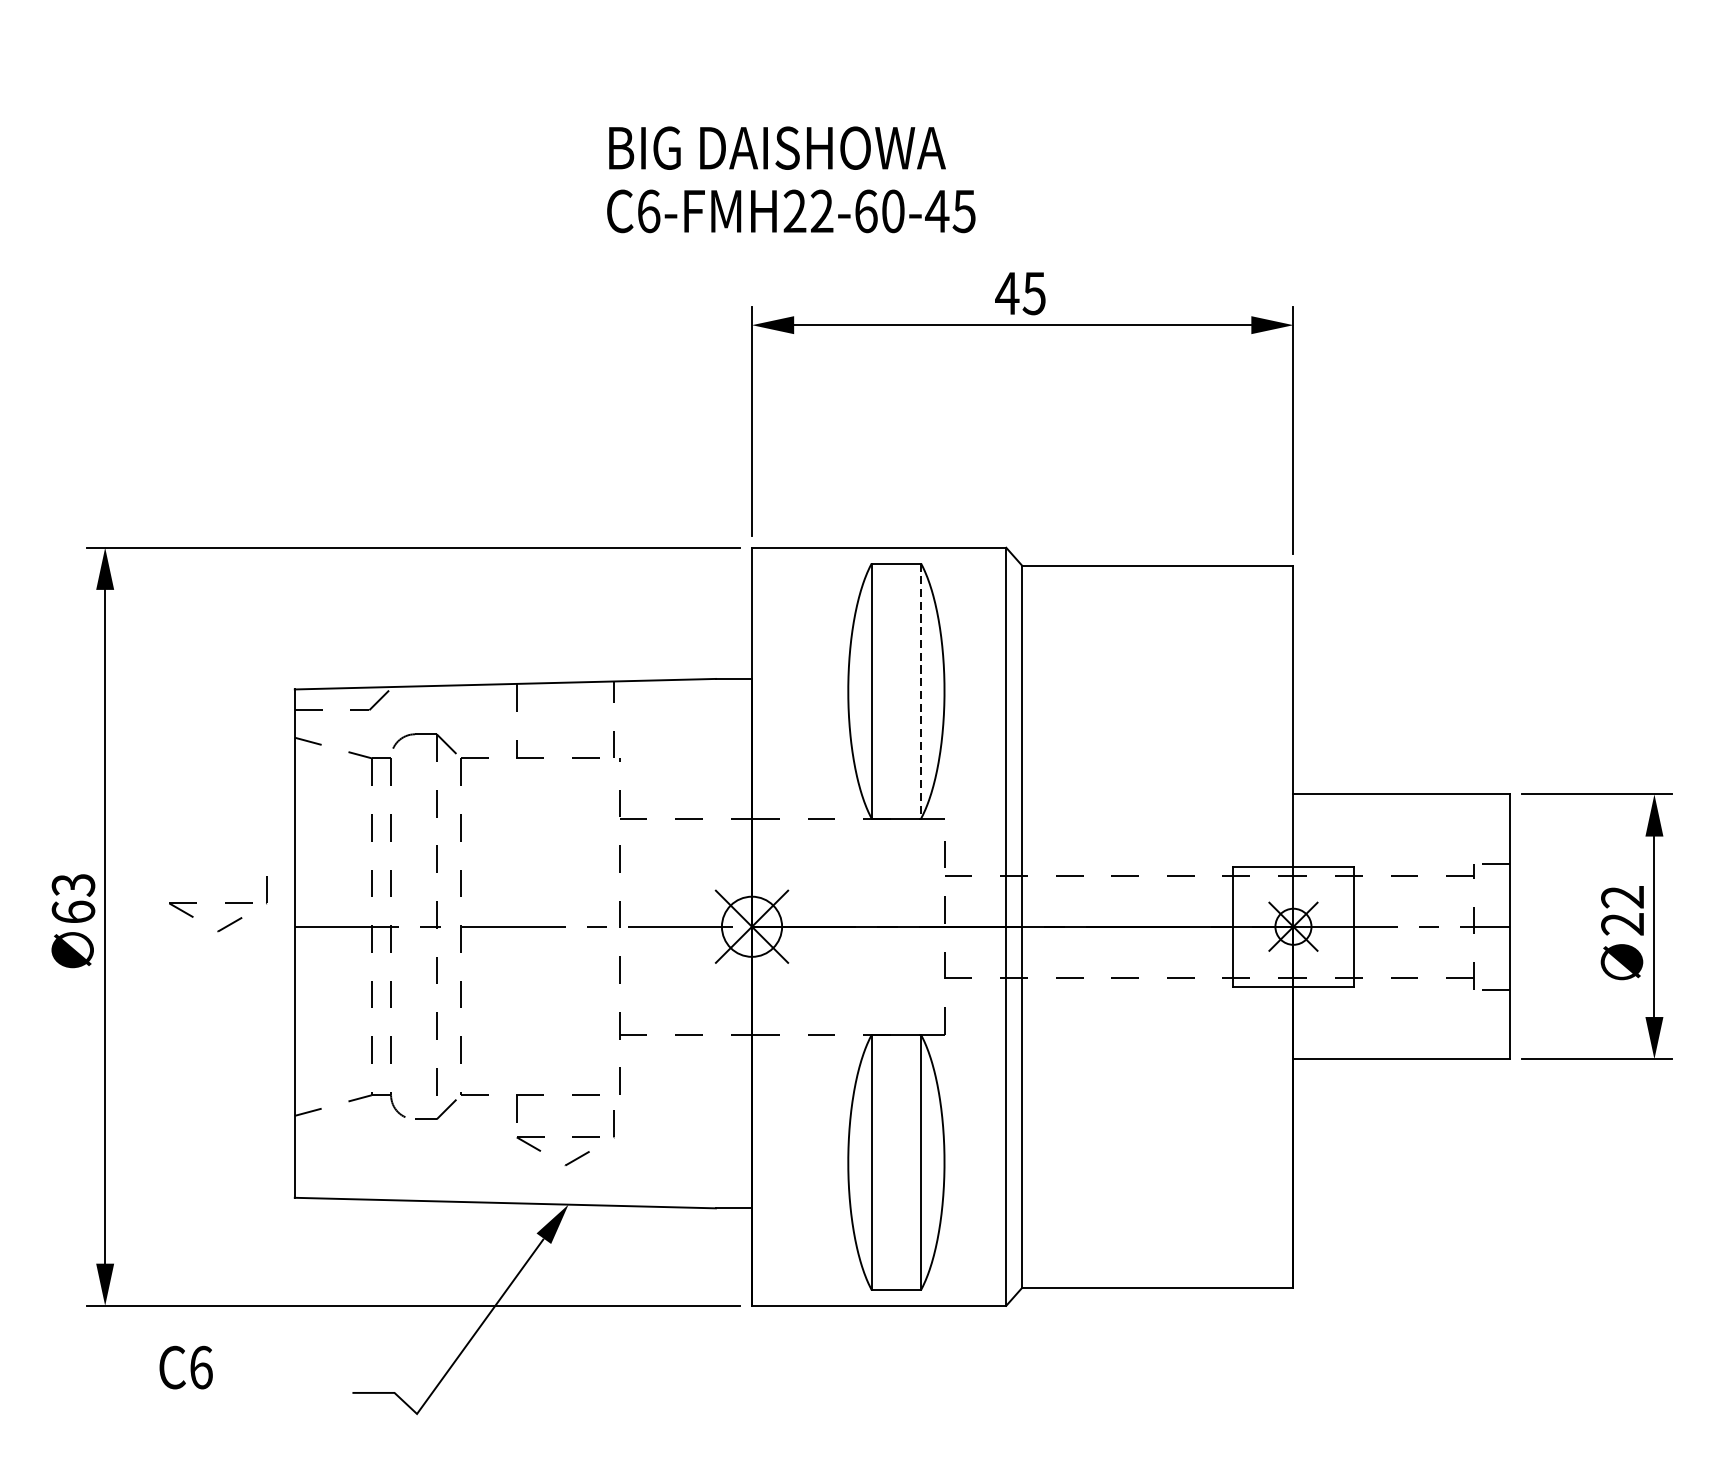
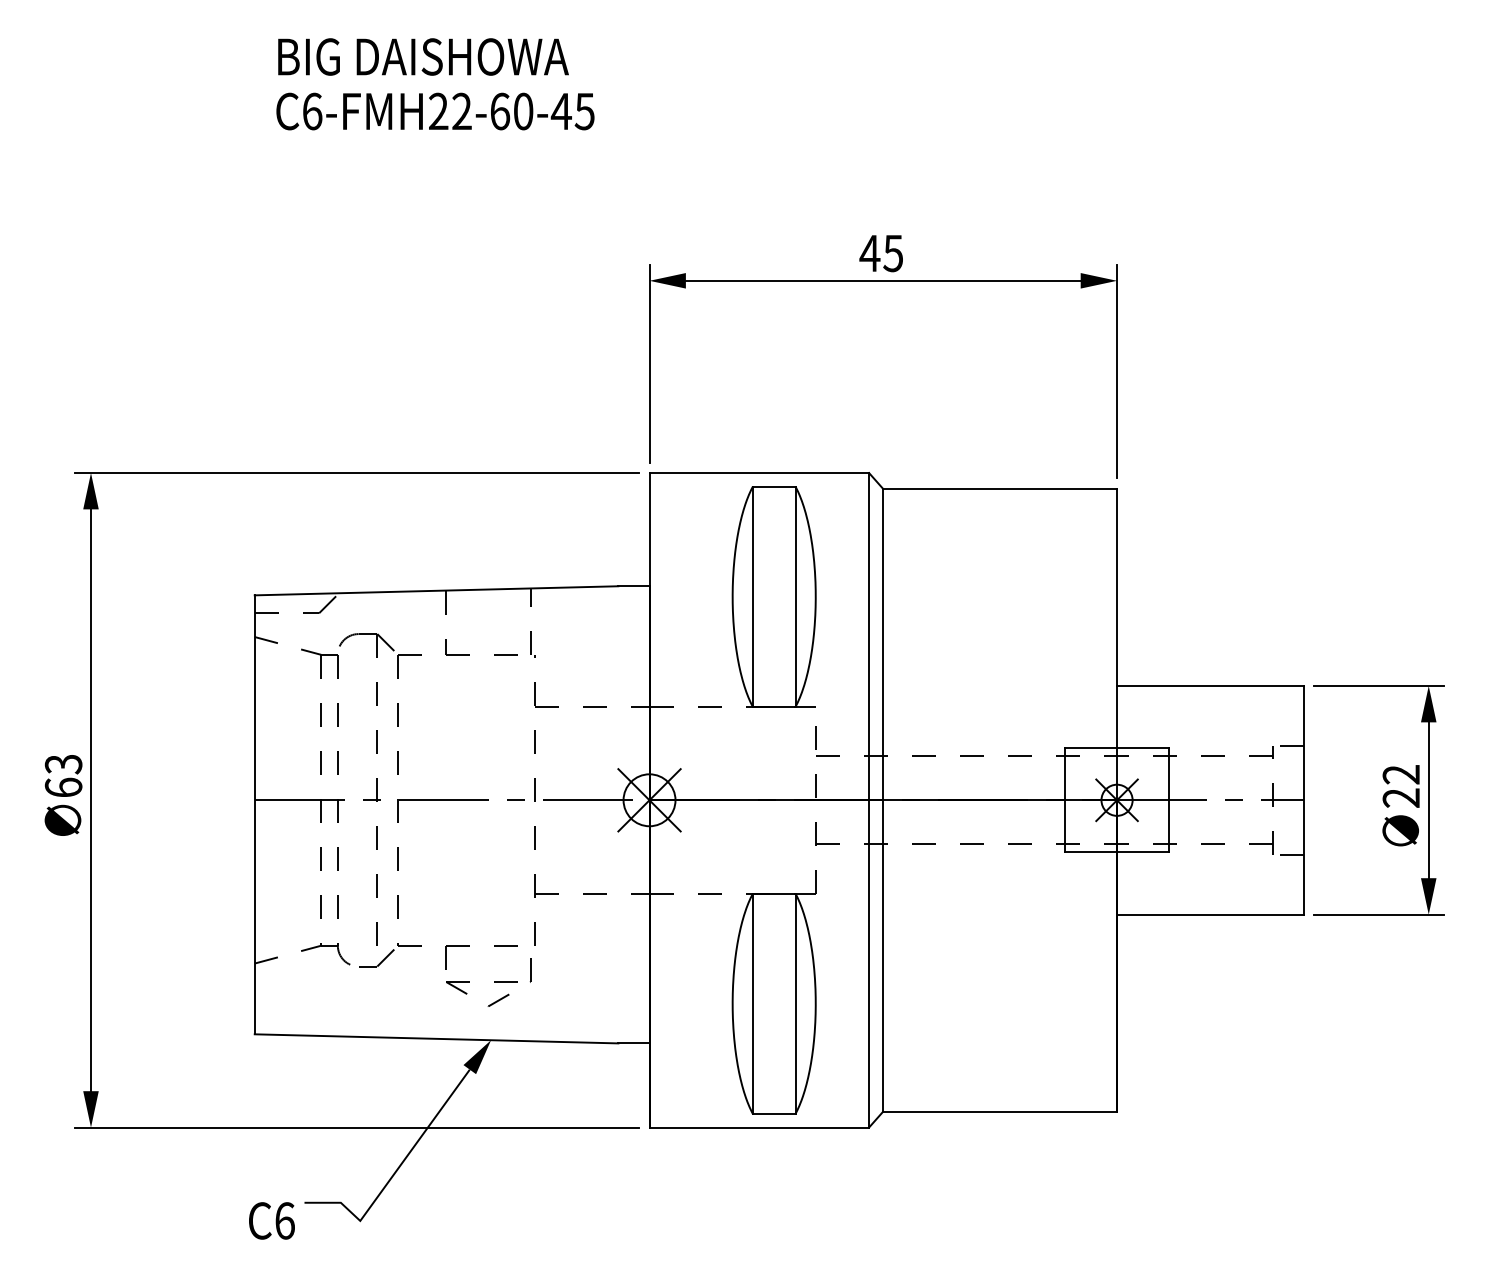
text: (791, 180) -> (435, 84), moved
line: (921, 691) -> (795, 597), dashed -> solid
part: (218, 903) -> (188, 780), removed
text: (185, 1367) -> (271, 1220), moved

